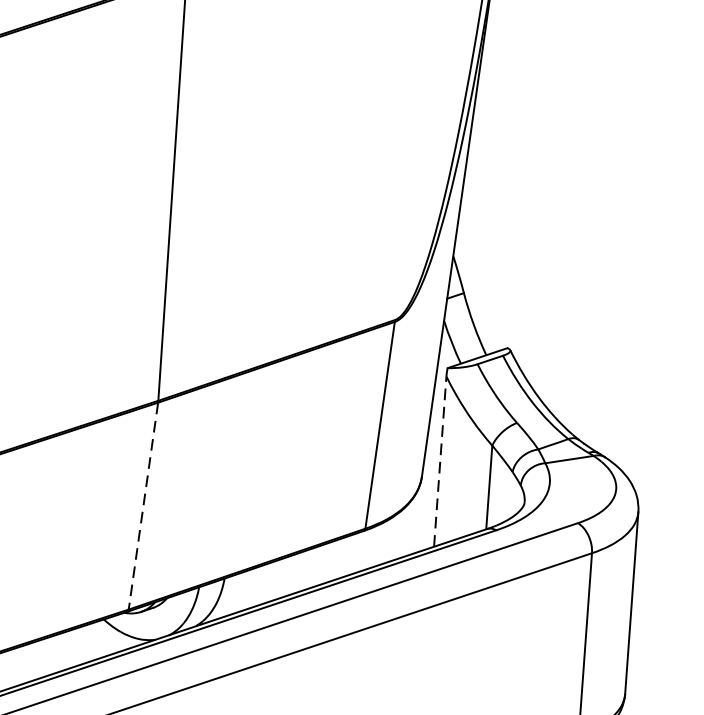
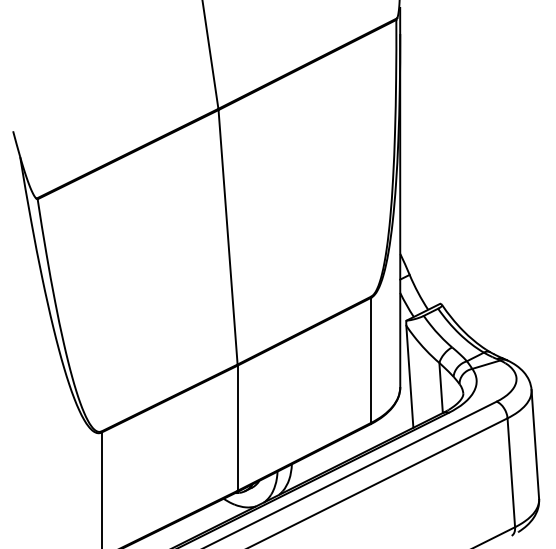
line: (439, 461) -> (409, 376), dashed -> solid
line: (143, 506) -> (237, 428), dashed -> solid

